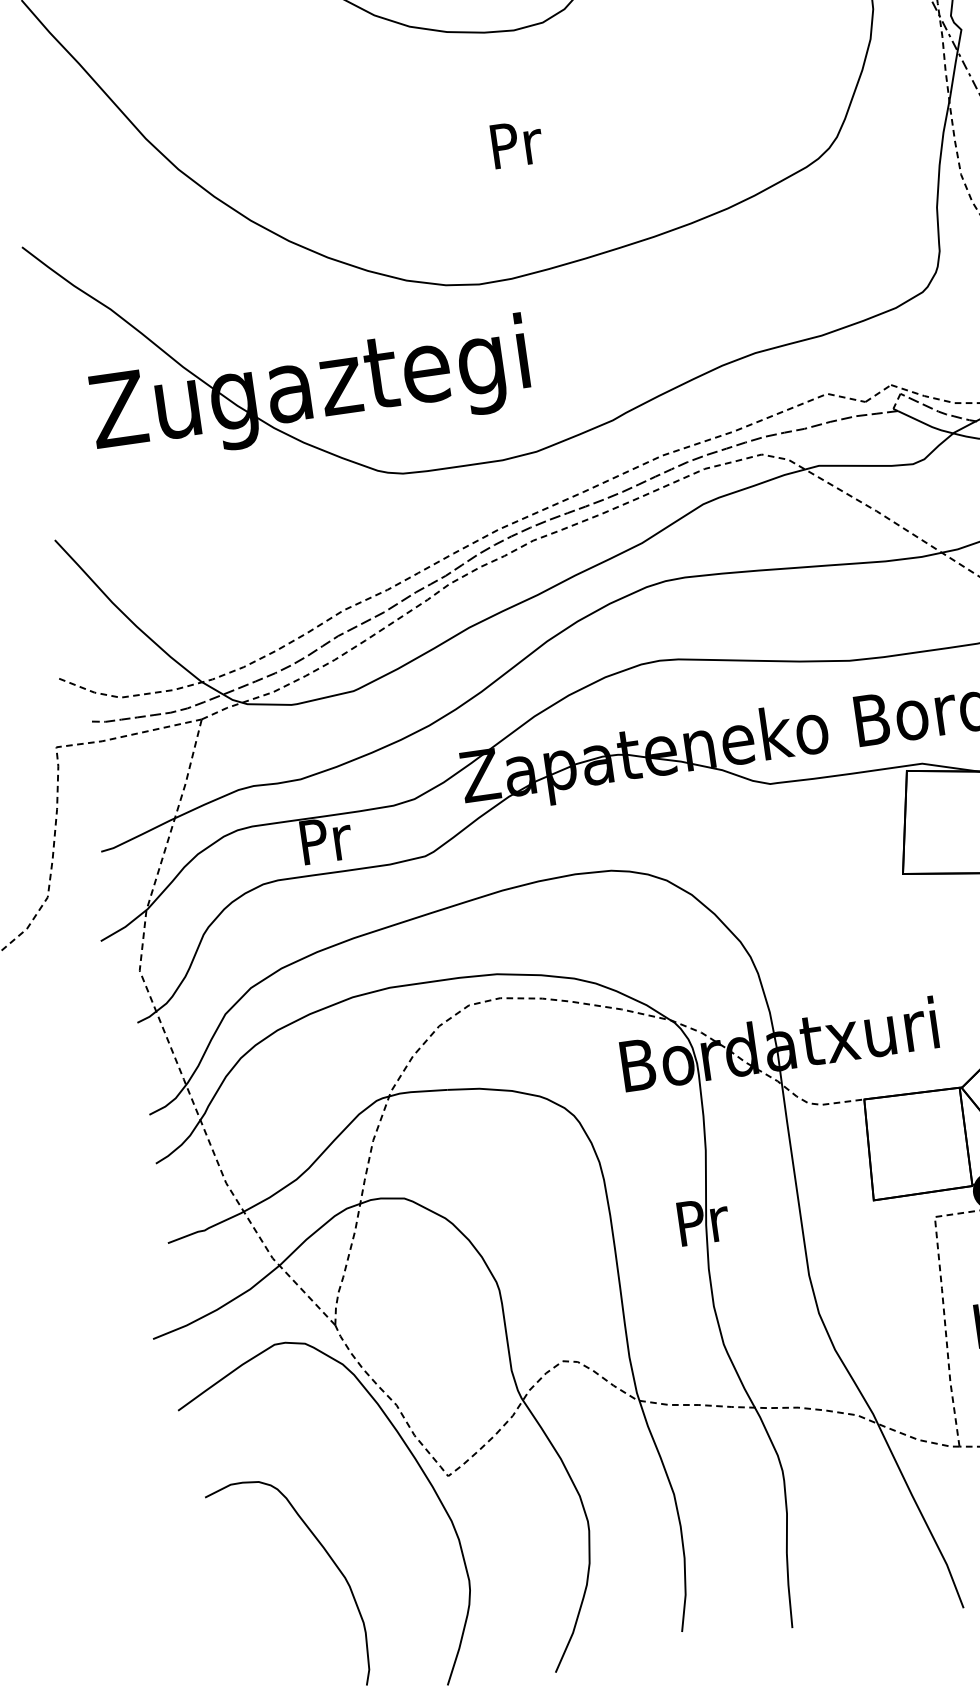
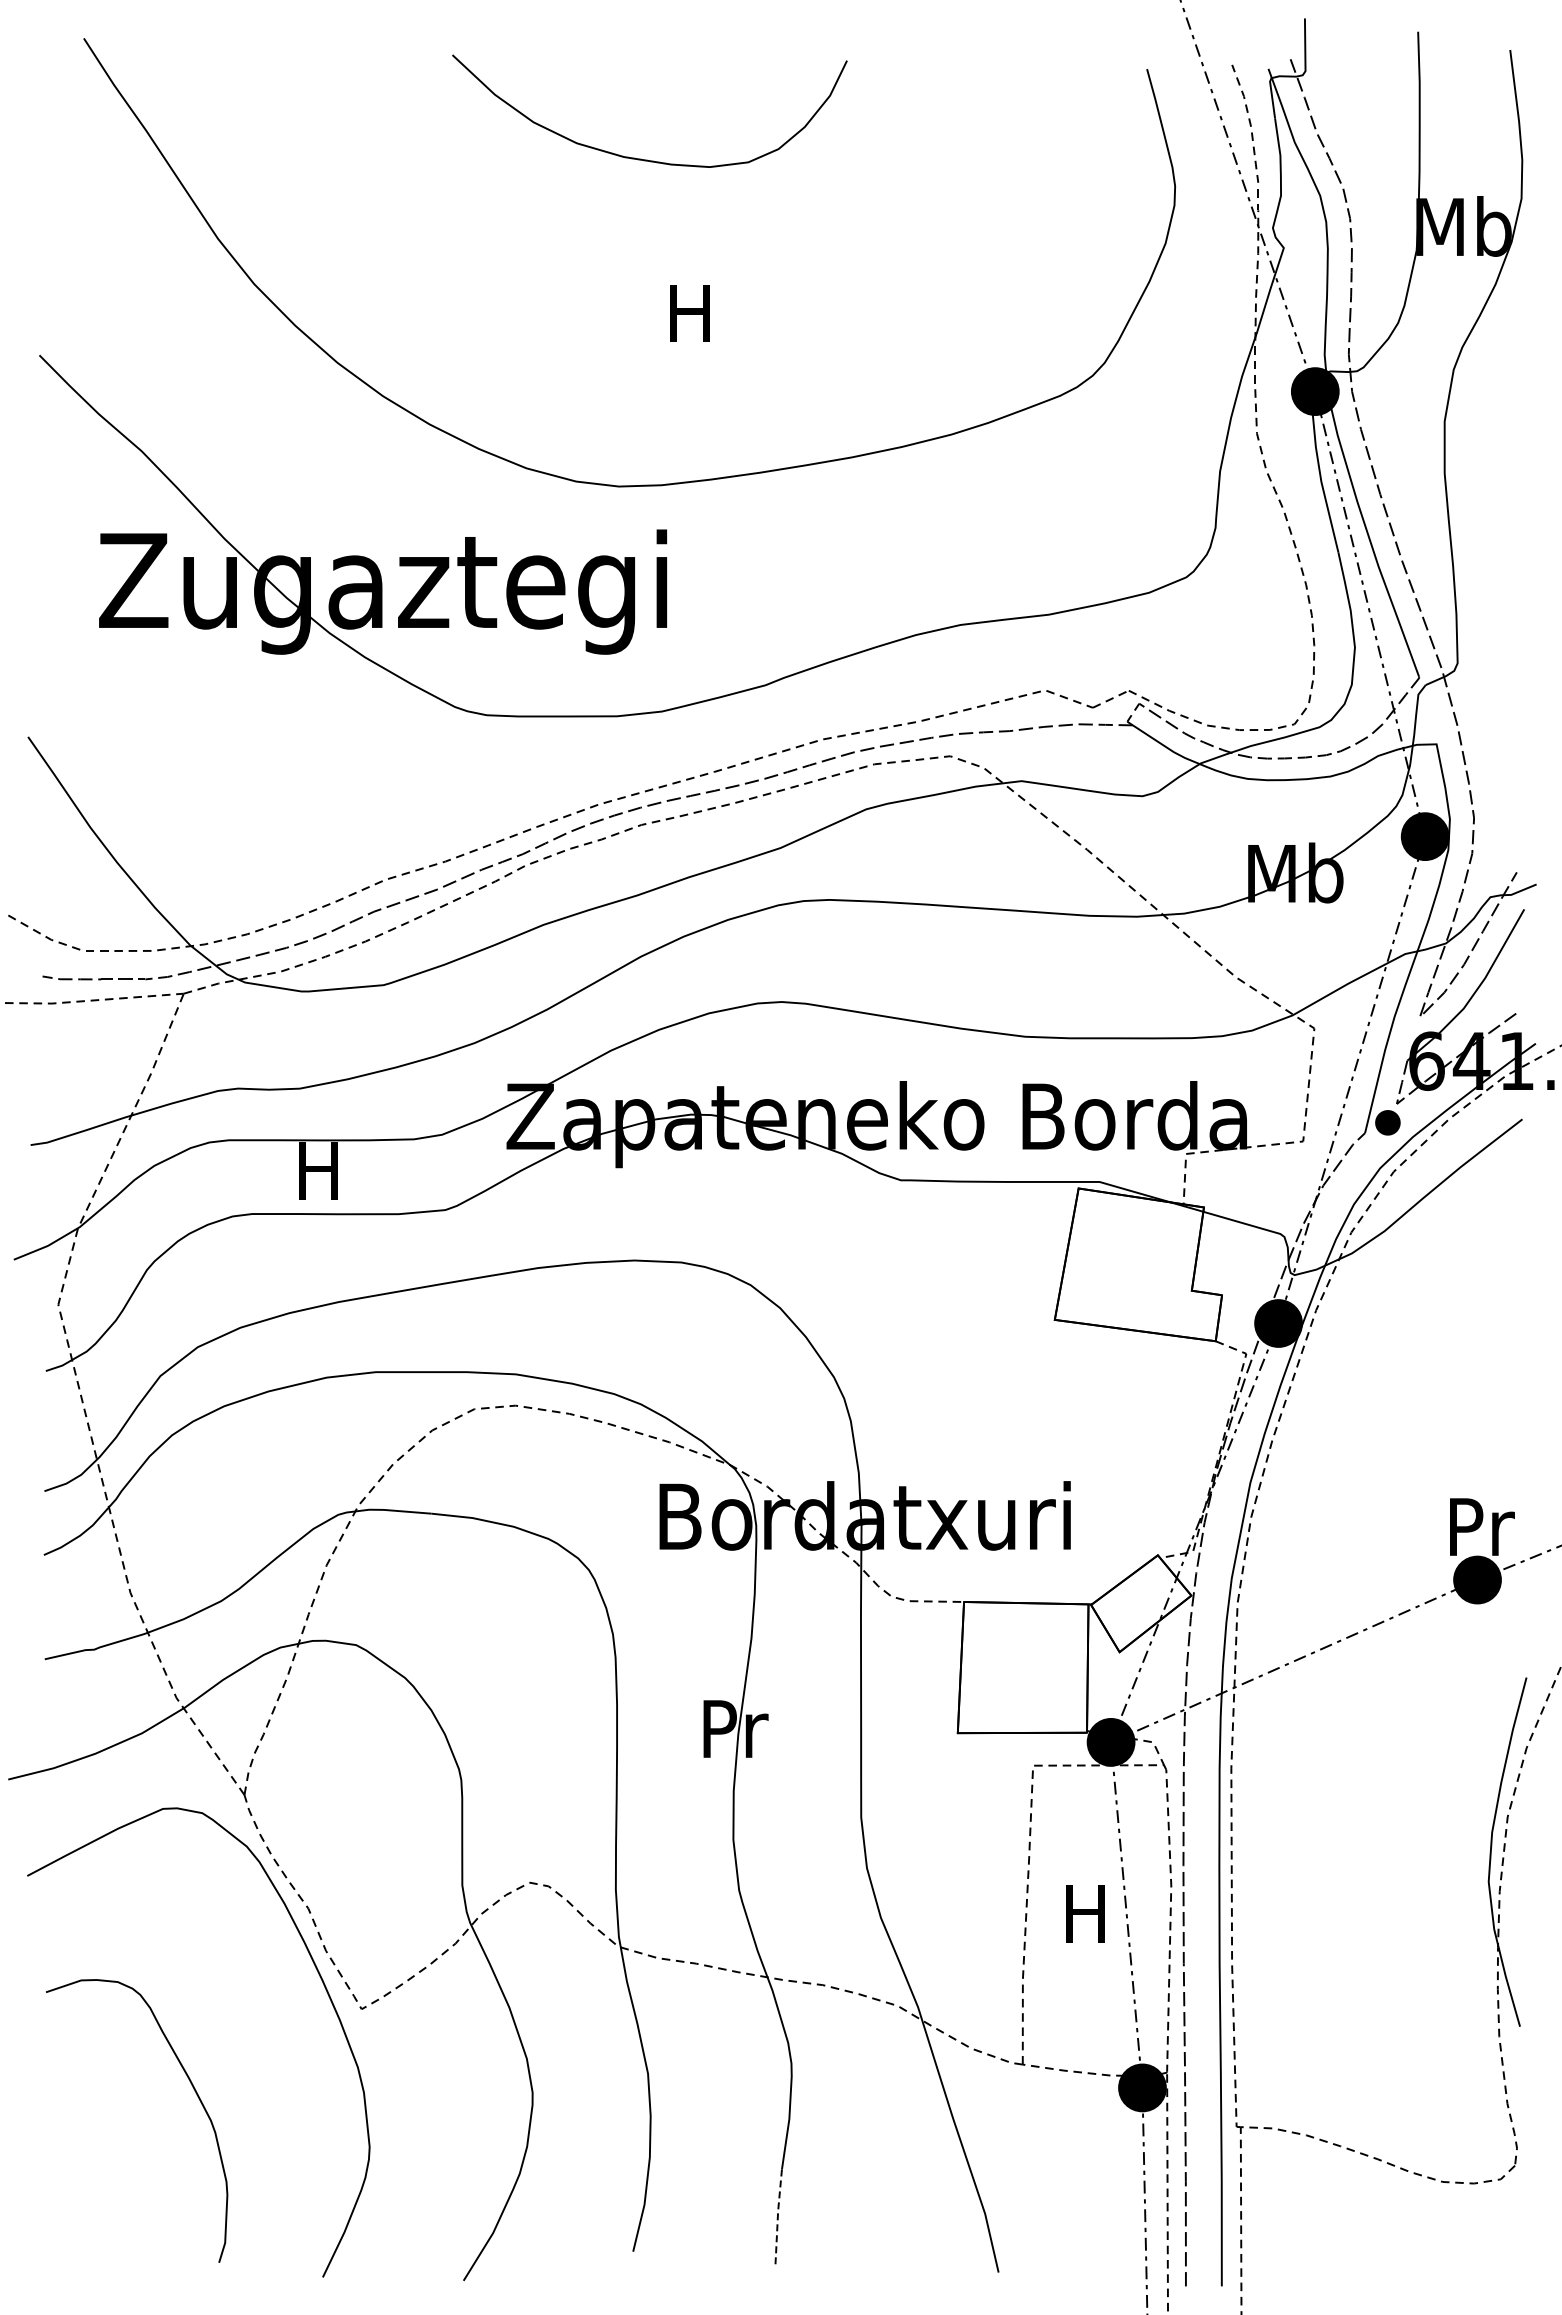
text: (517, 143) -> (693, 312), Pr -> H
text: (326, 839) -> (321, 1170), Pr -> H
line: (788, 1590) -> (777, 2217), solid -> dashed

